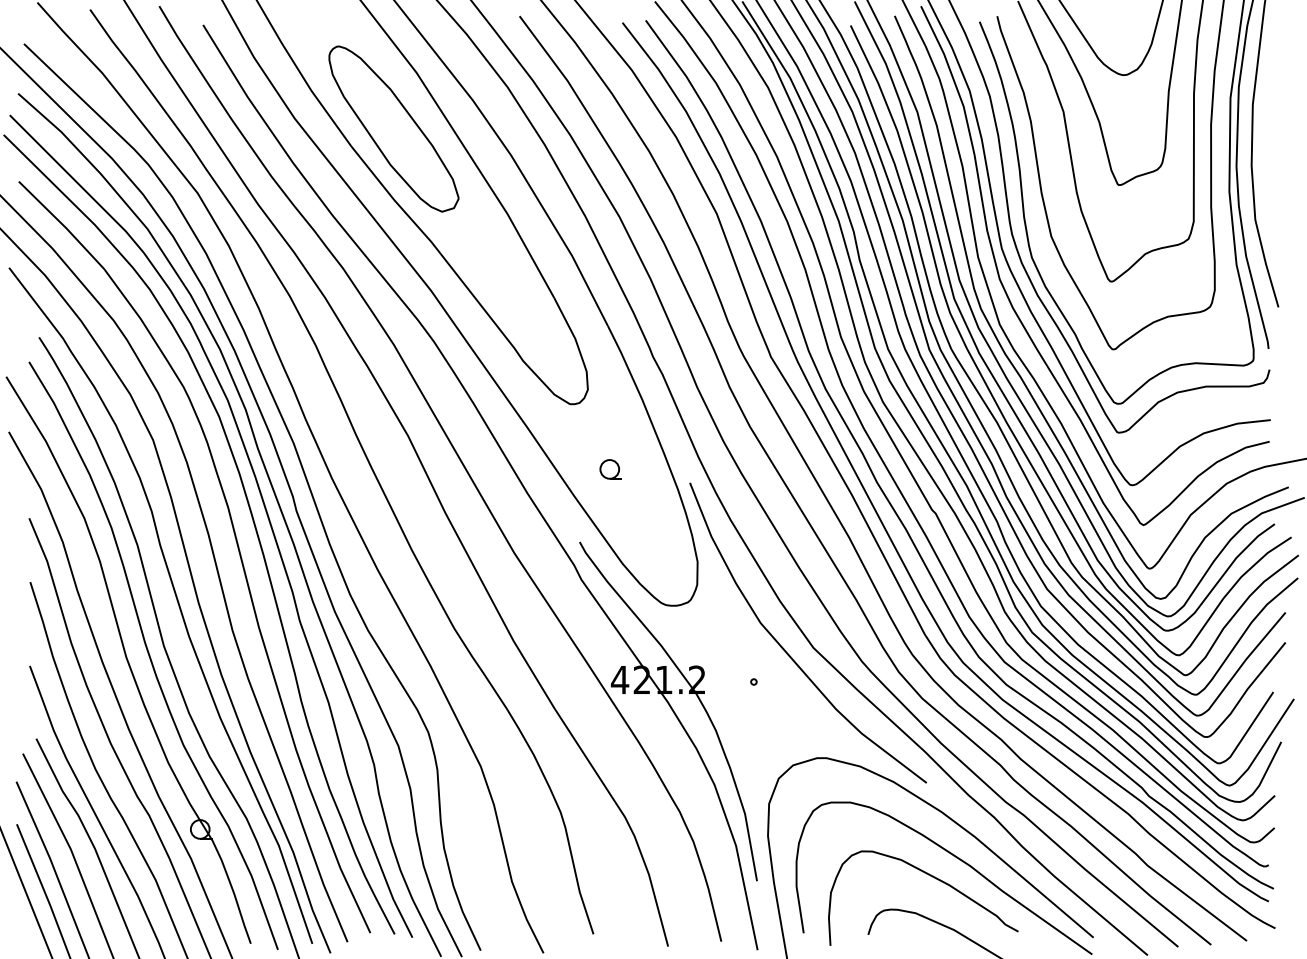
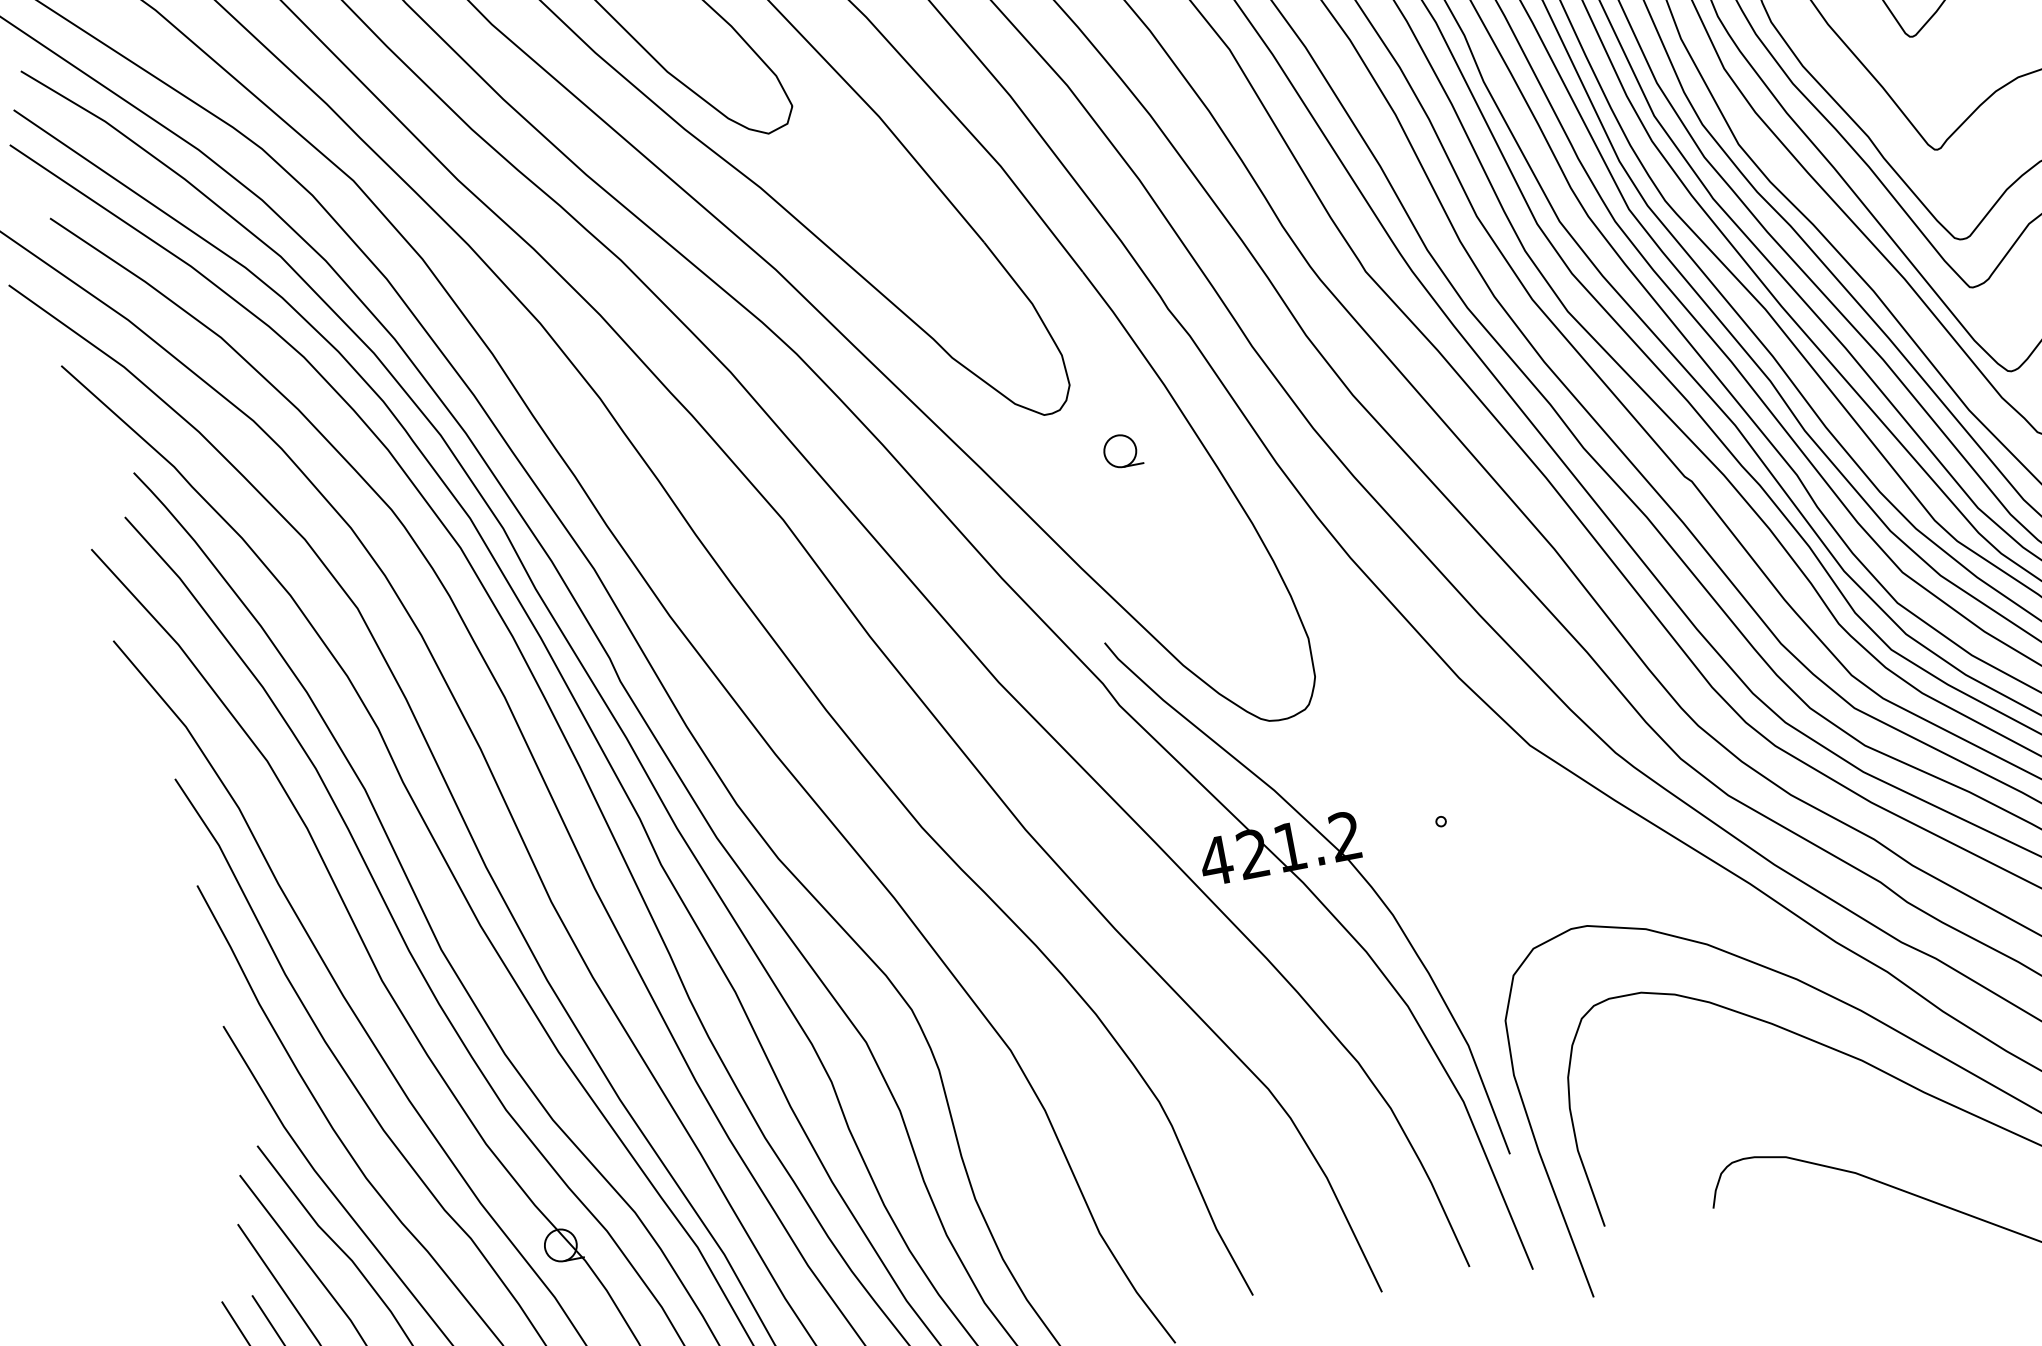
part: (610, 469) -> (1121, 451), moved
curve: (785, 649) -> (1483, 757), removed
curve: (932, 877) -> (1802, 1091), removed

